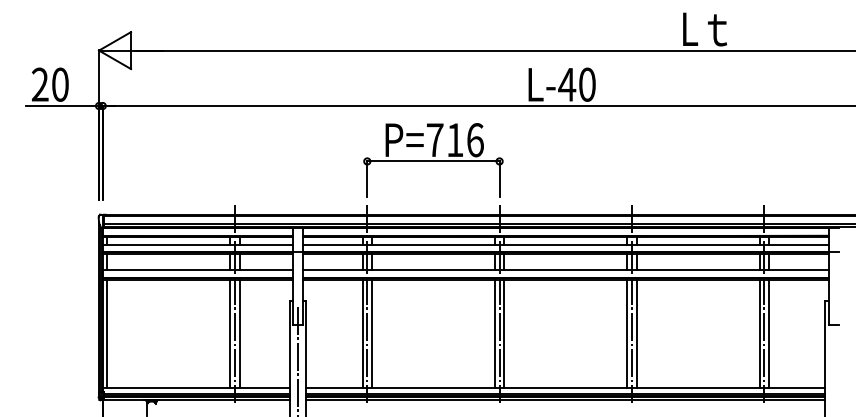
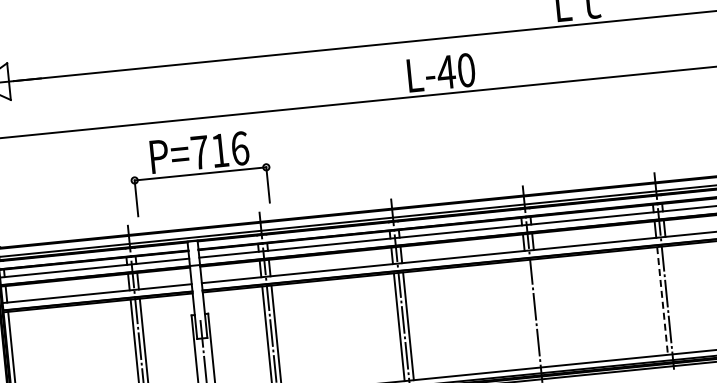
part: (433, 160) -> (200, 172), moved
line: (627, 333) -> (531, 313), removed
line: (636, 333) -> (540, 312), removed
line: (768, 333) -> (671, 299), removed
line: (759, 334) -> (662, 301), solid -> dashed

